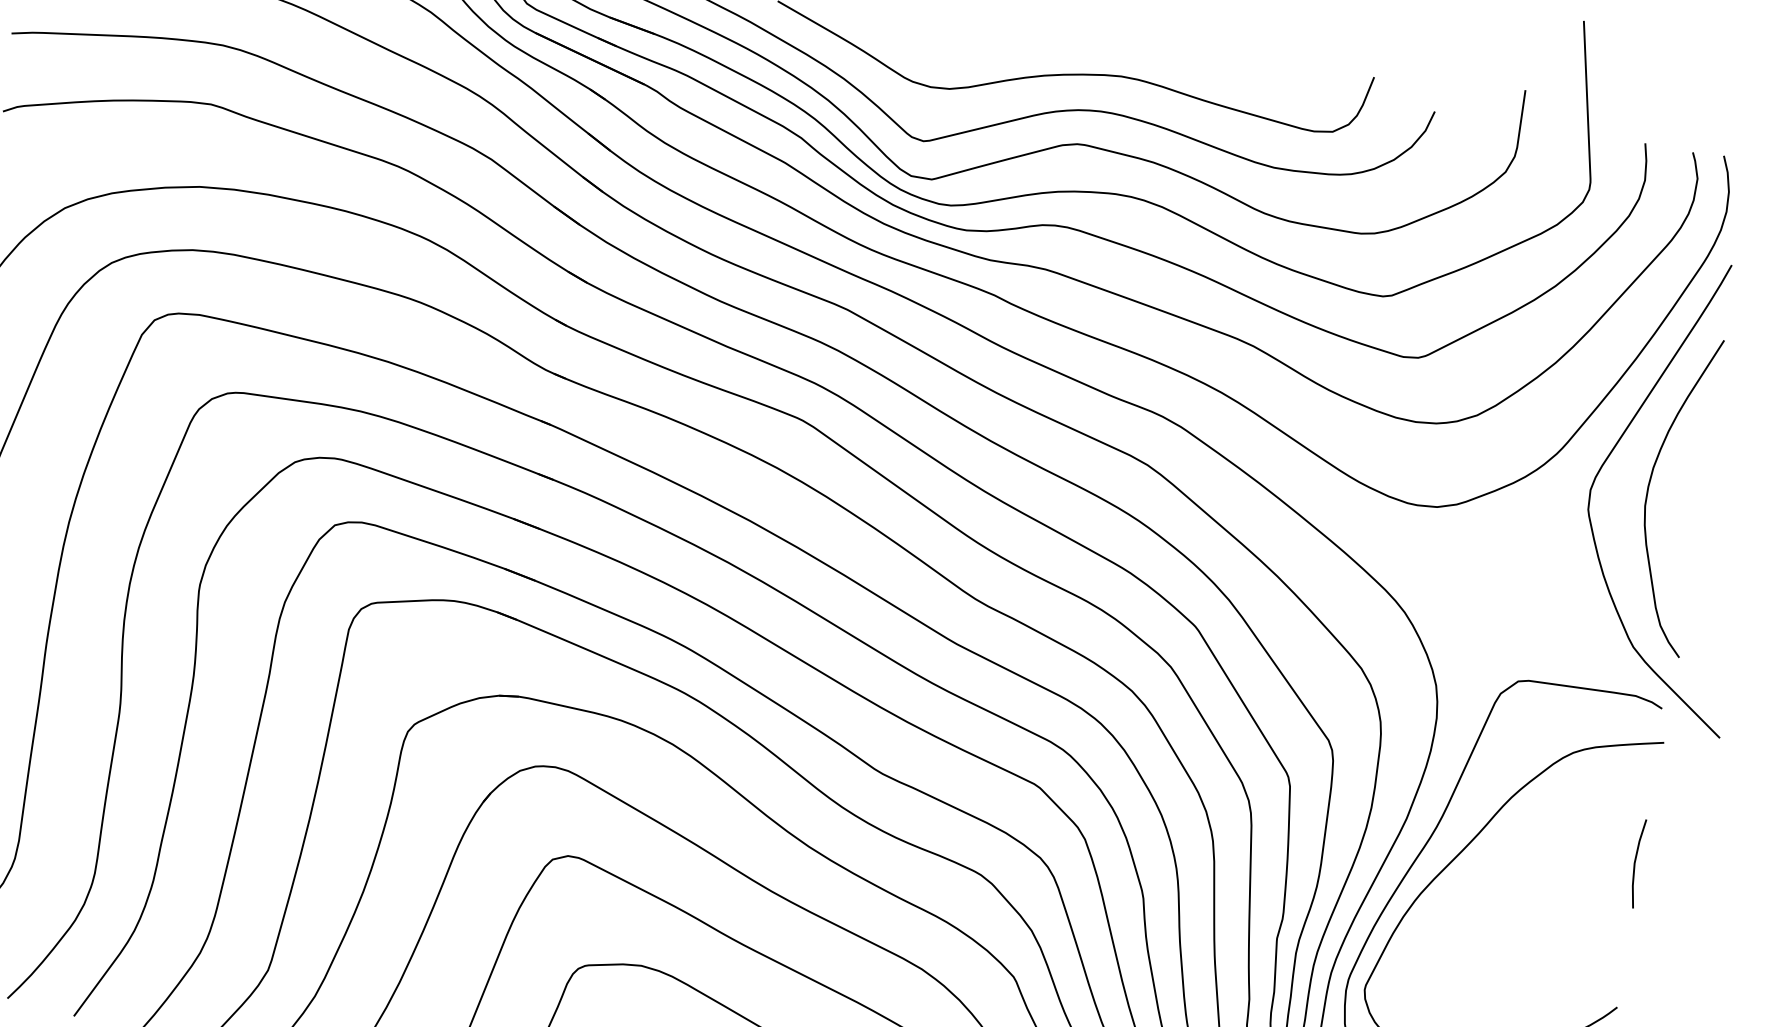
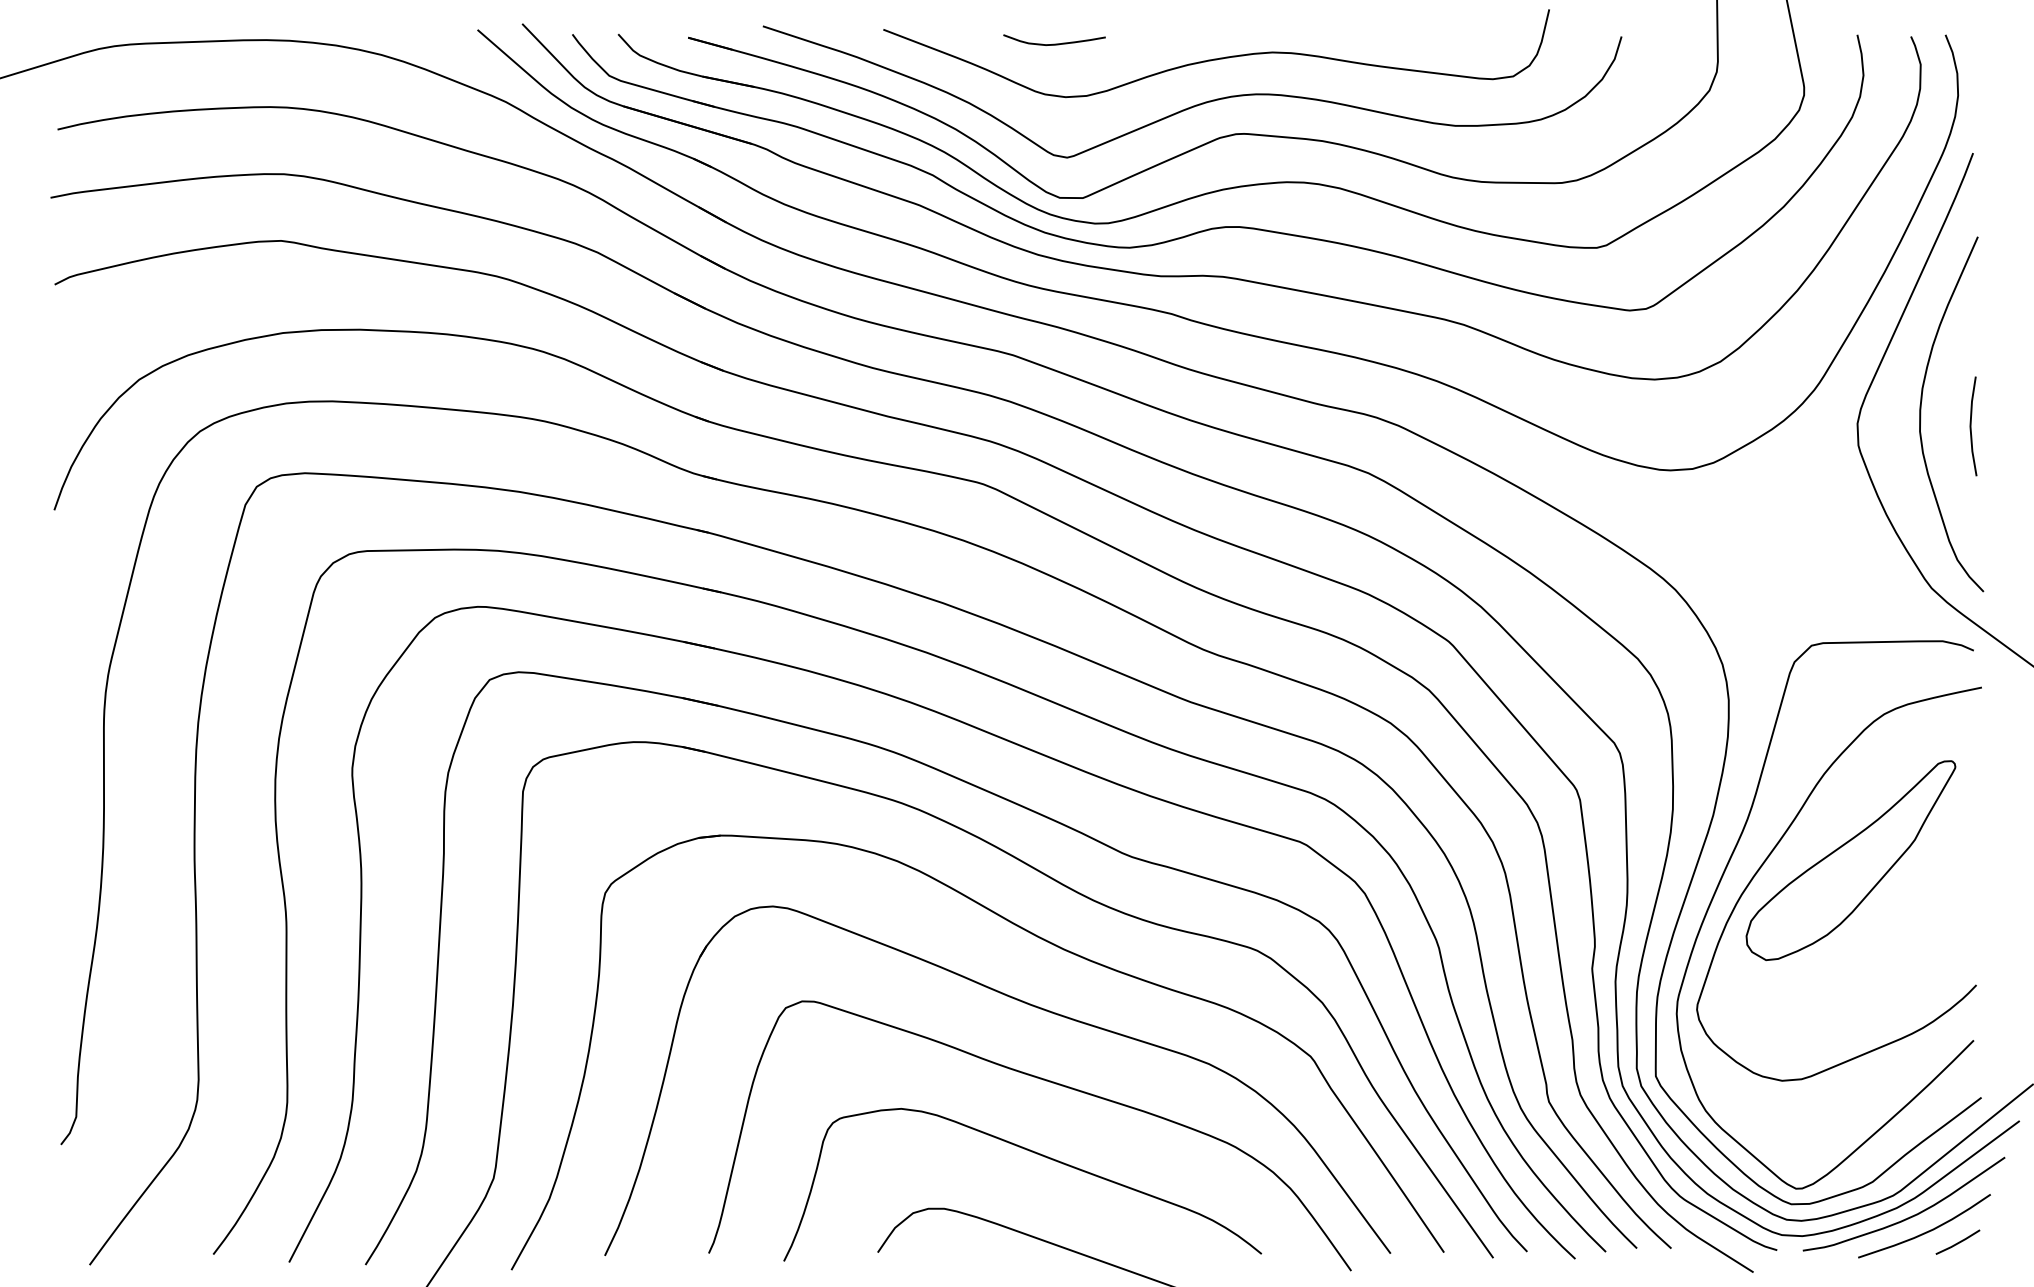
curve: (928, 37) -> (1054, 43), added
line: (1635, 863) -> (1971, 426), moved
part: (1522, 878) -> (1850, 860), added

